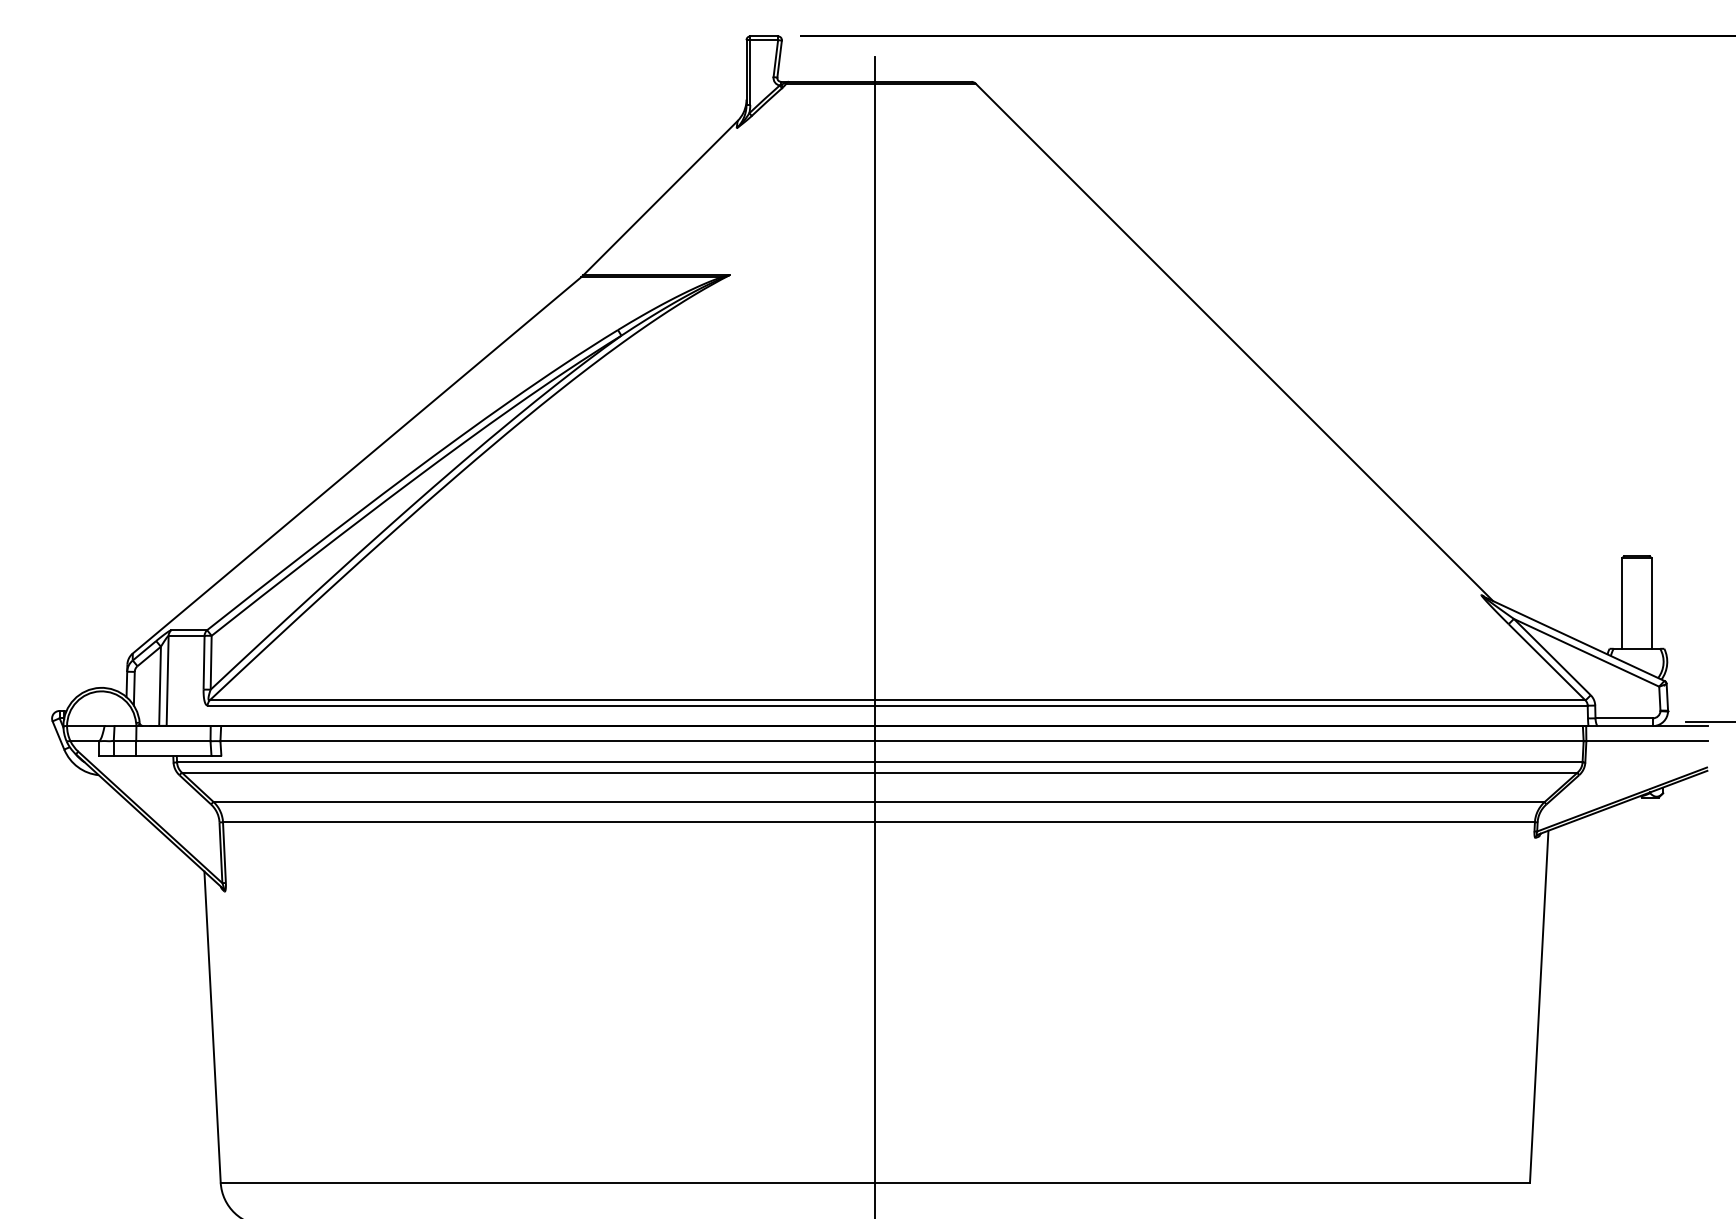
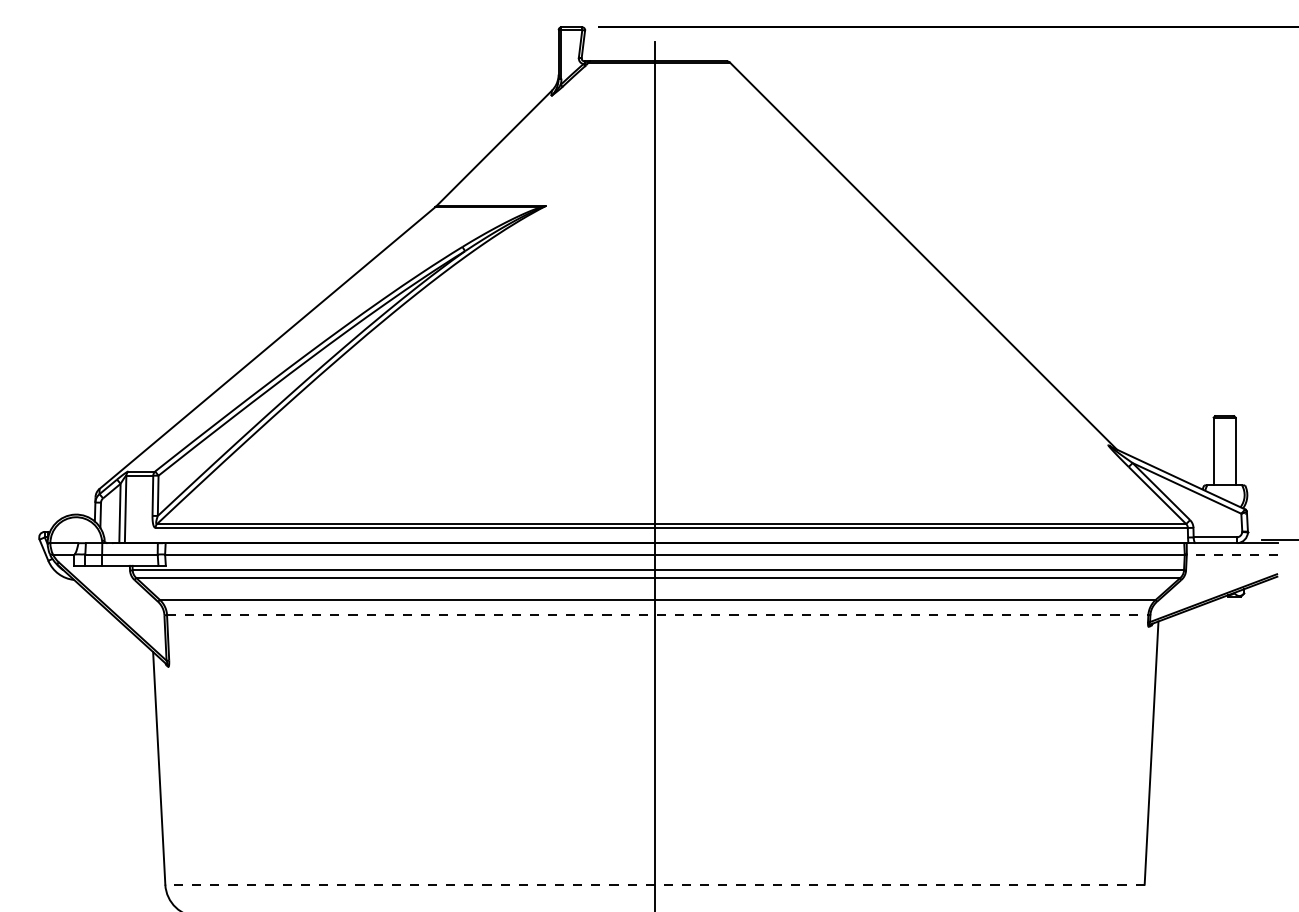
line: (1647, 741) -> (1232, 554), solid -> dashed
line: (878, 822) -> (657, 615), solid -> dashed
line: (875, 1182) -> (655, 884), solid -> dashed

